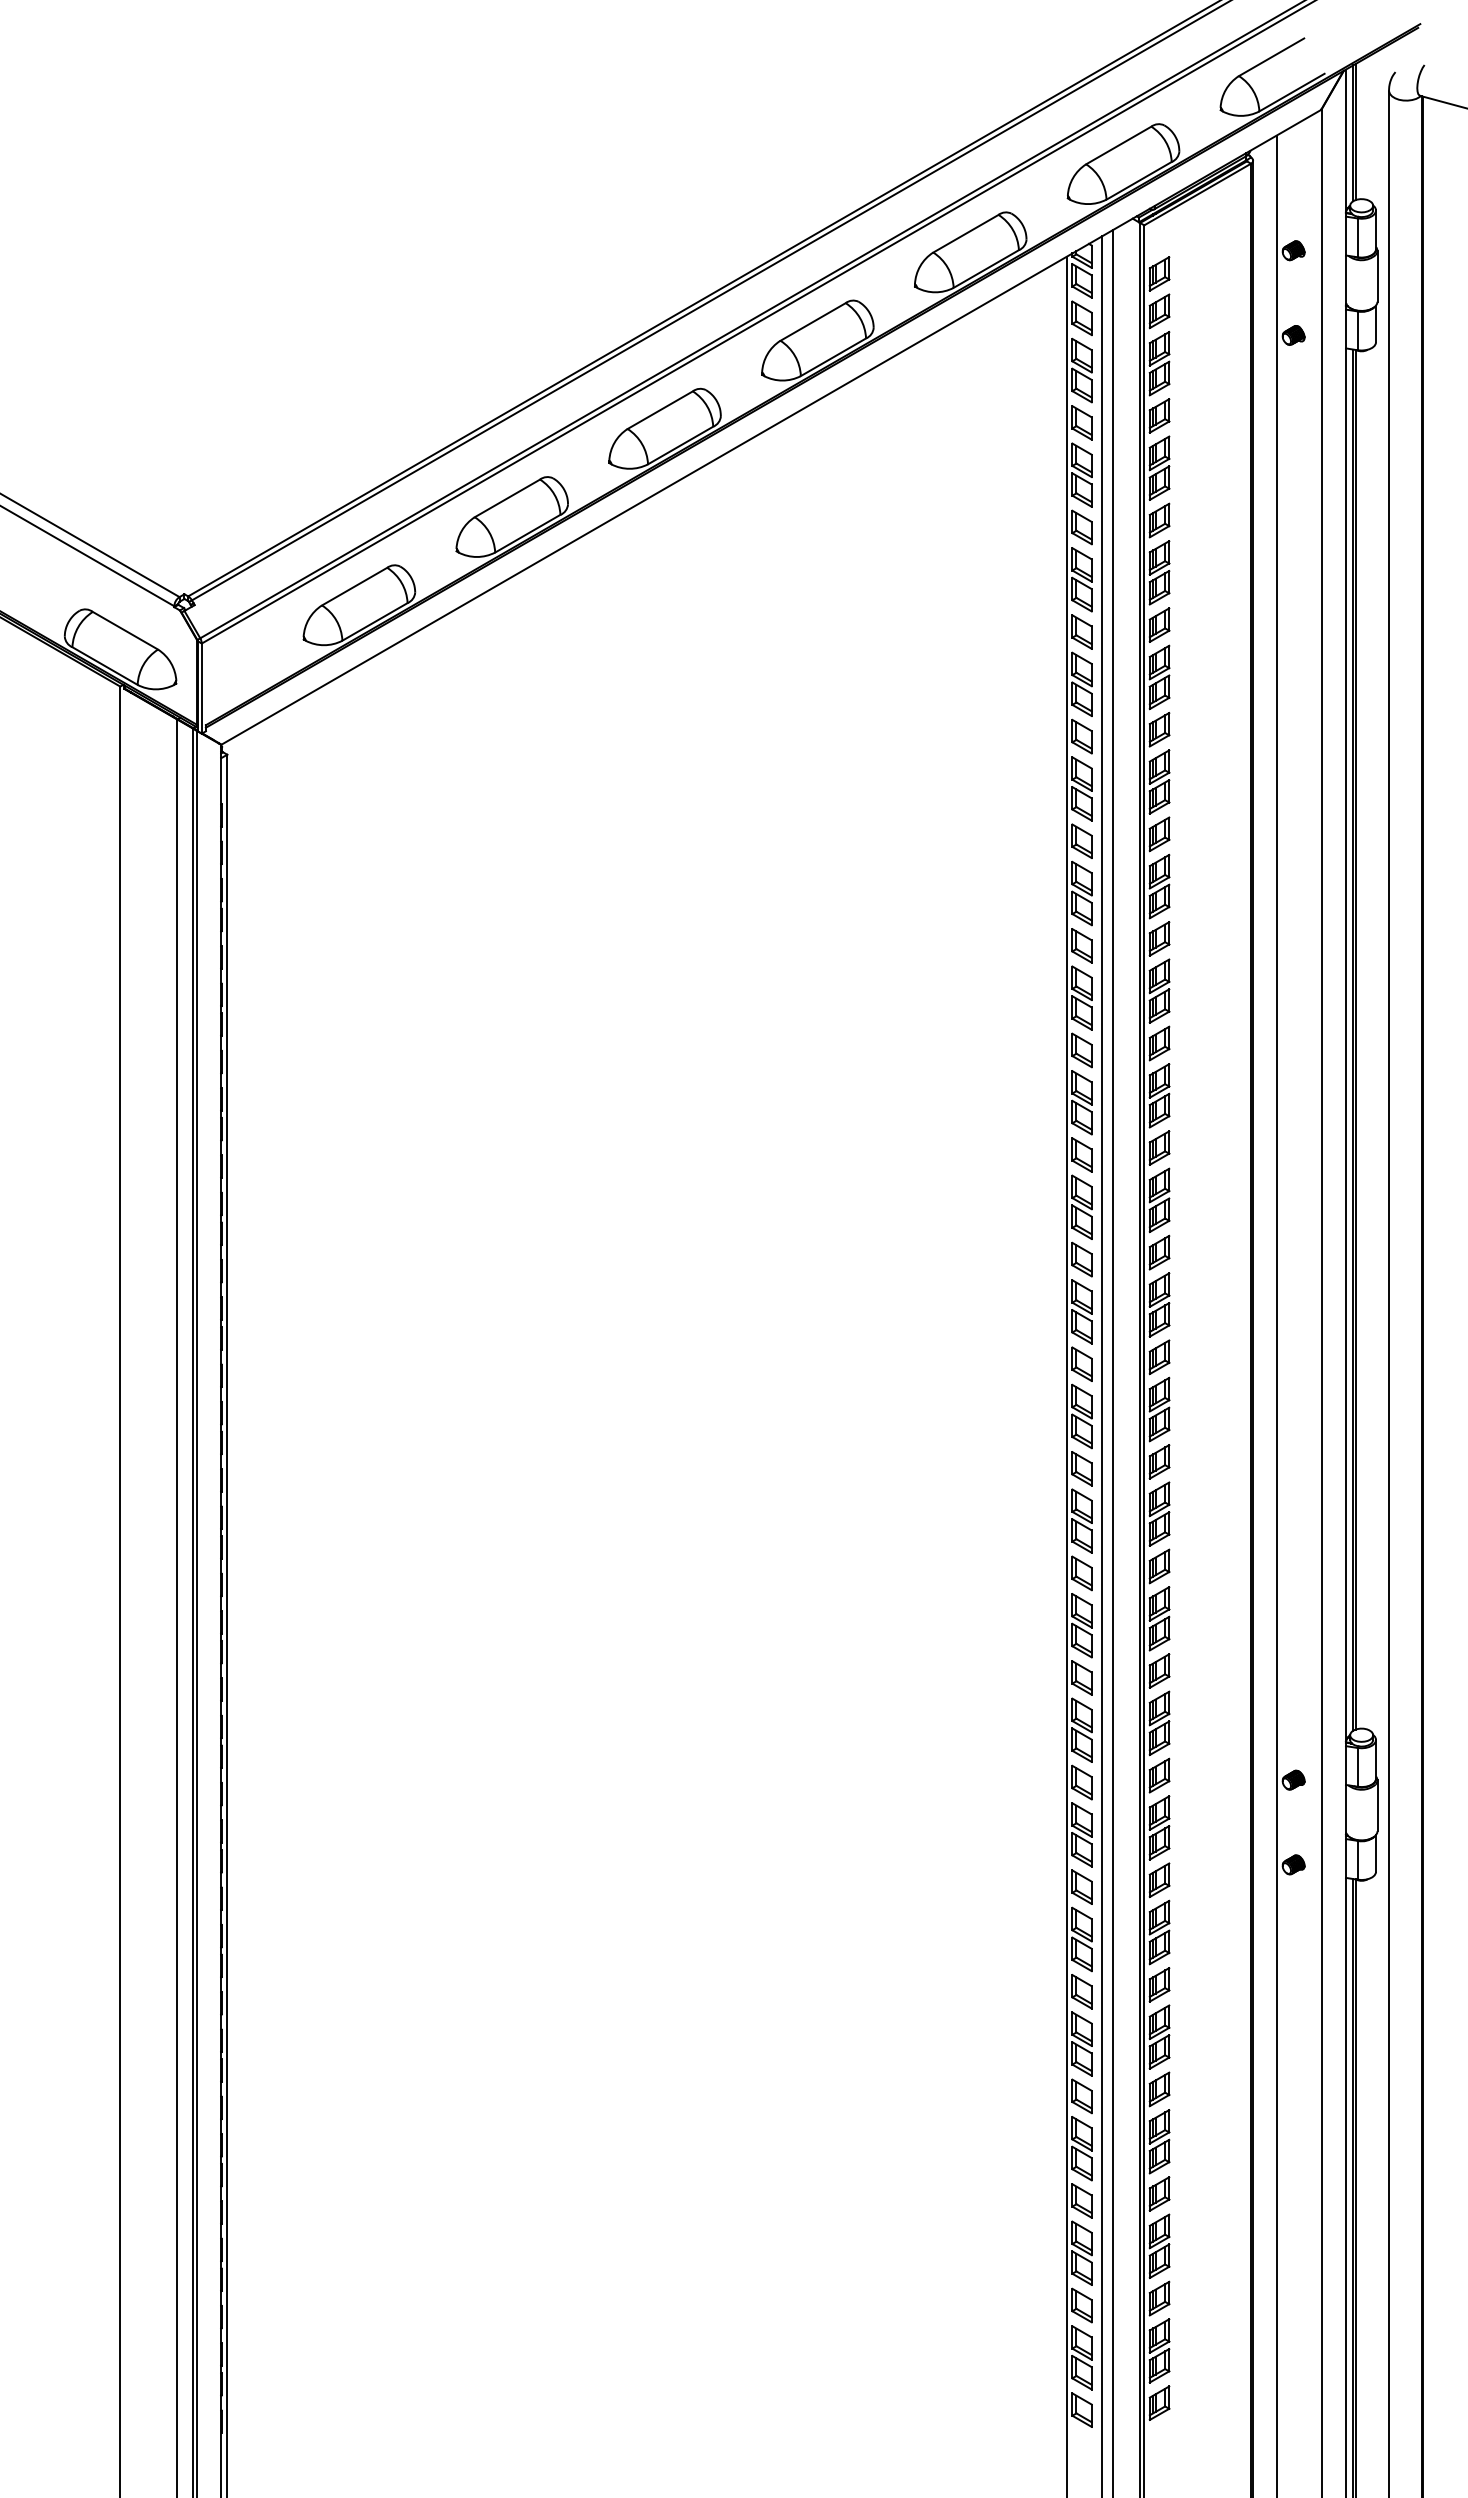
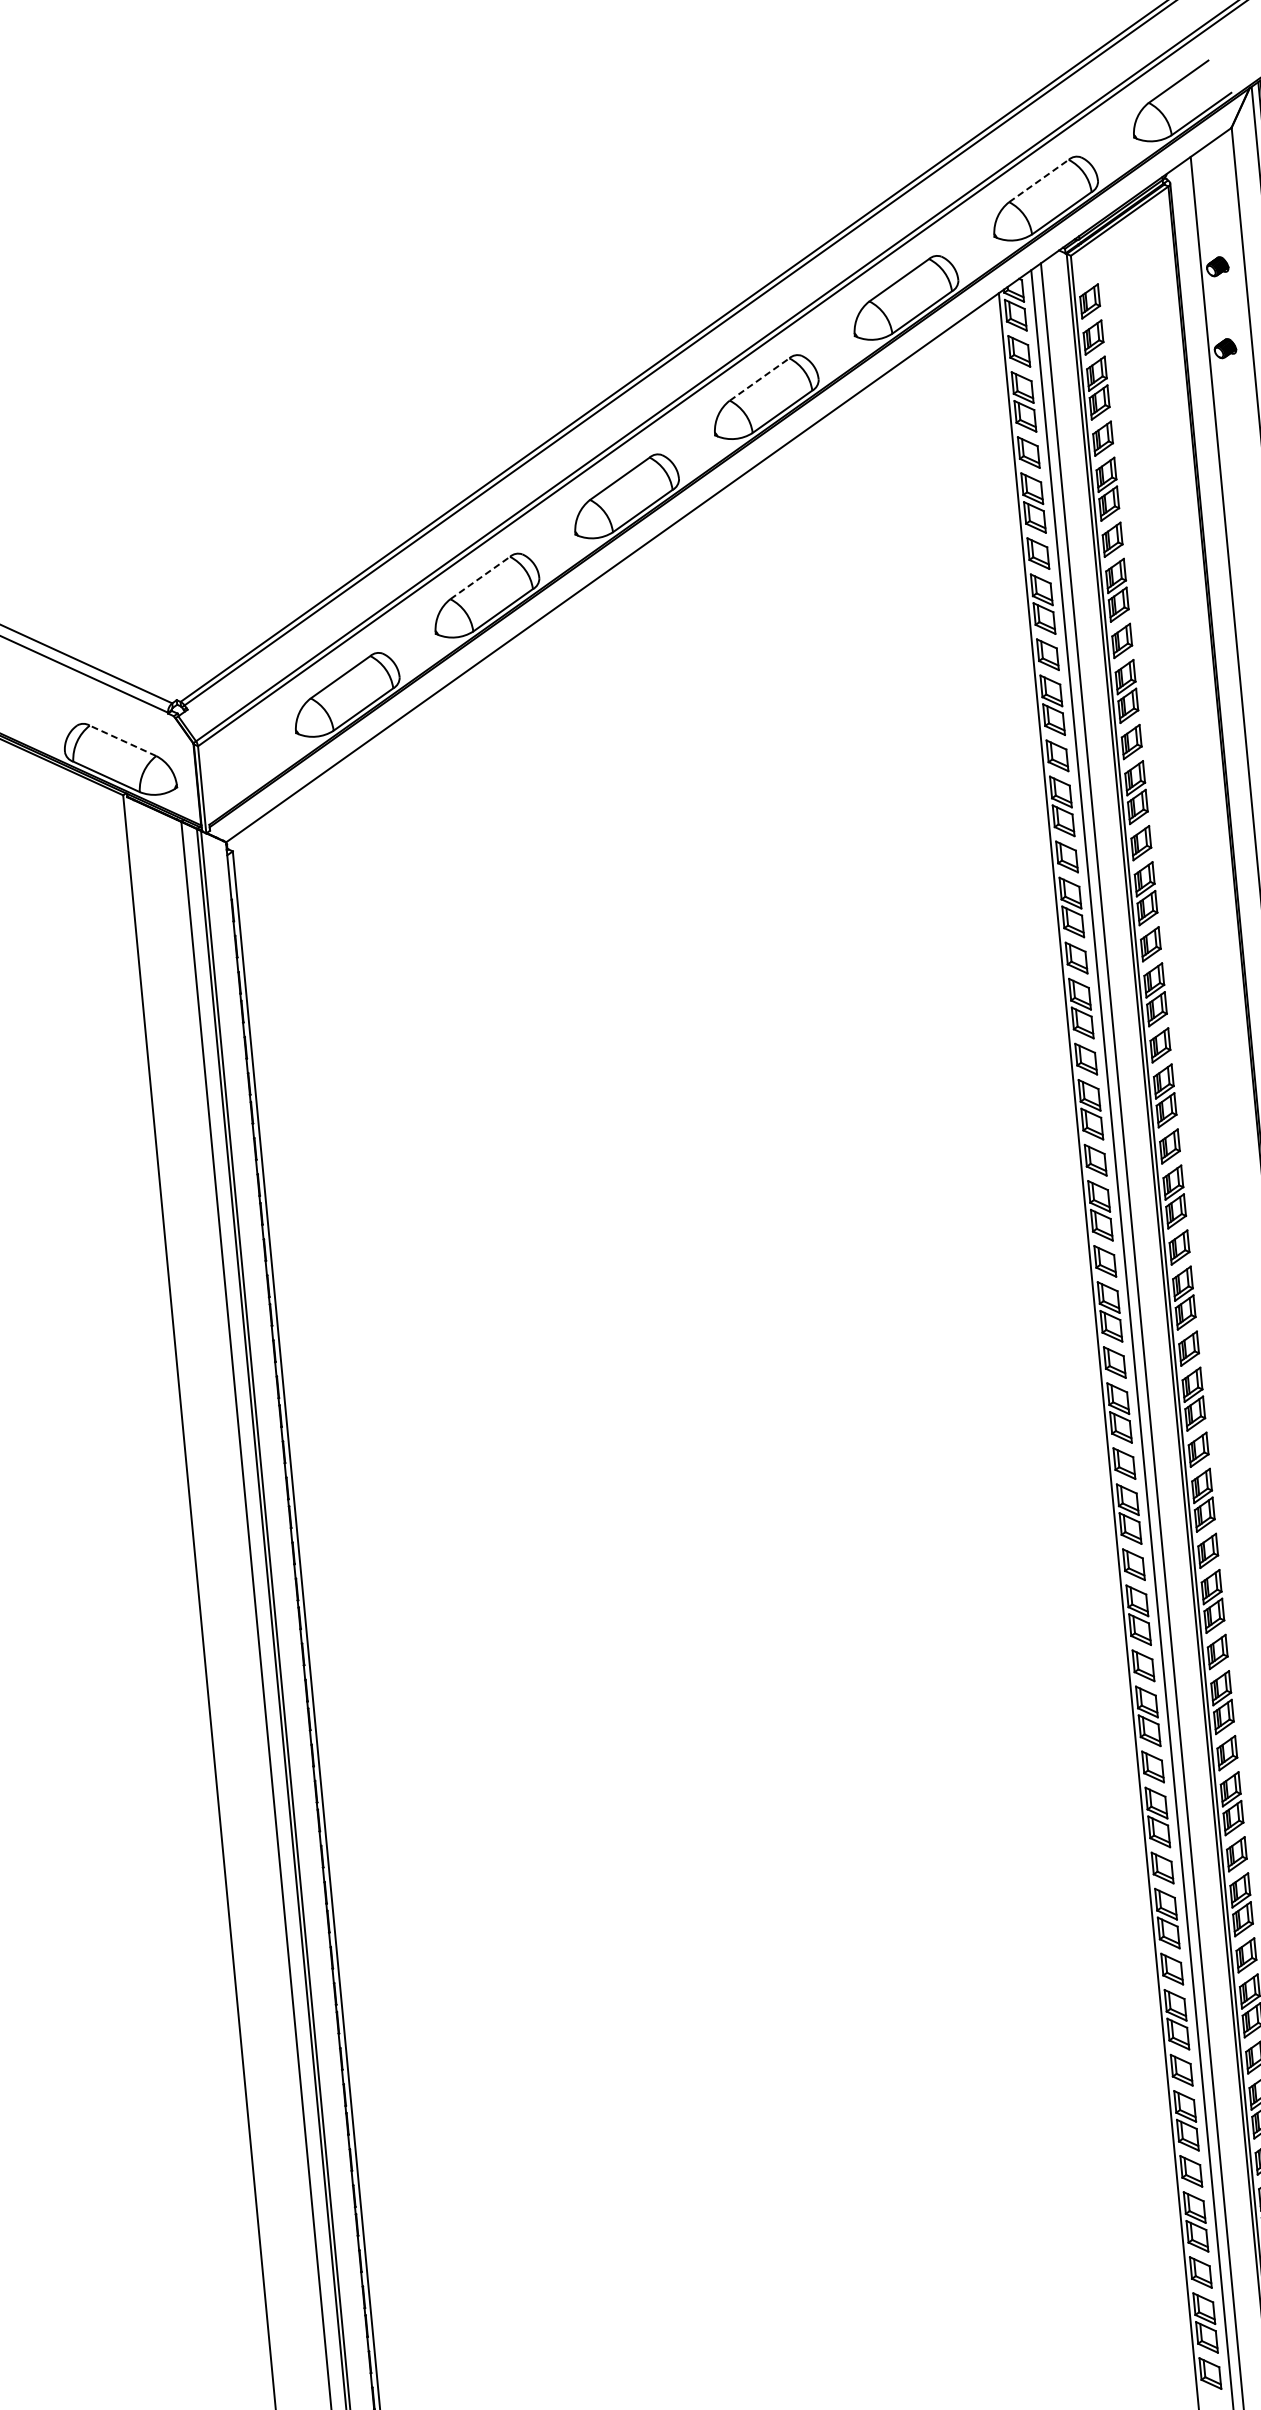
line: (1118, 145) -> (1038, 181), solid -> dashed
line: (813, 321) -> (759, 379), solid -> dashed
line: (507, 498) -> (480, 578), solid -> dashed
line: (125, 630) -> (123, 740), solid -> dashed

